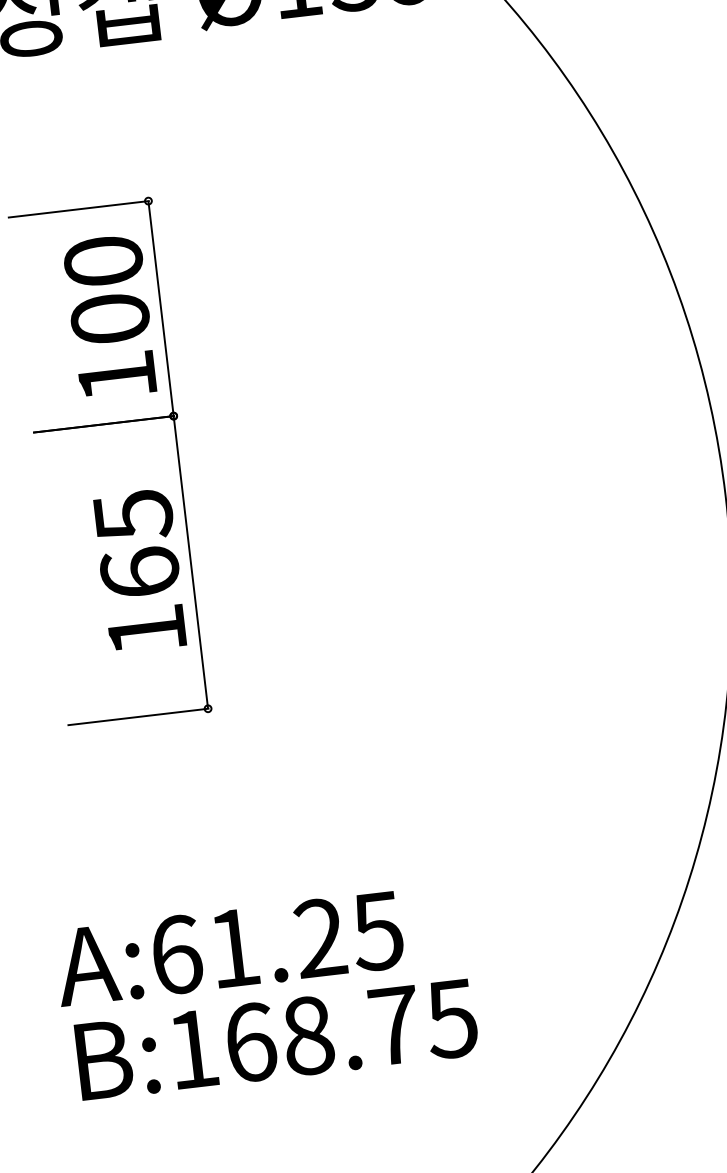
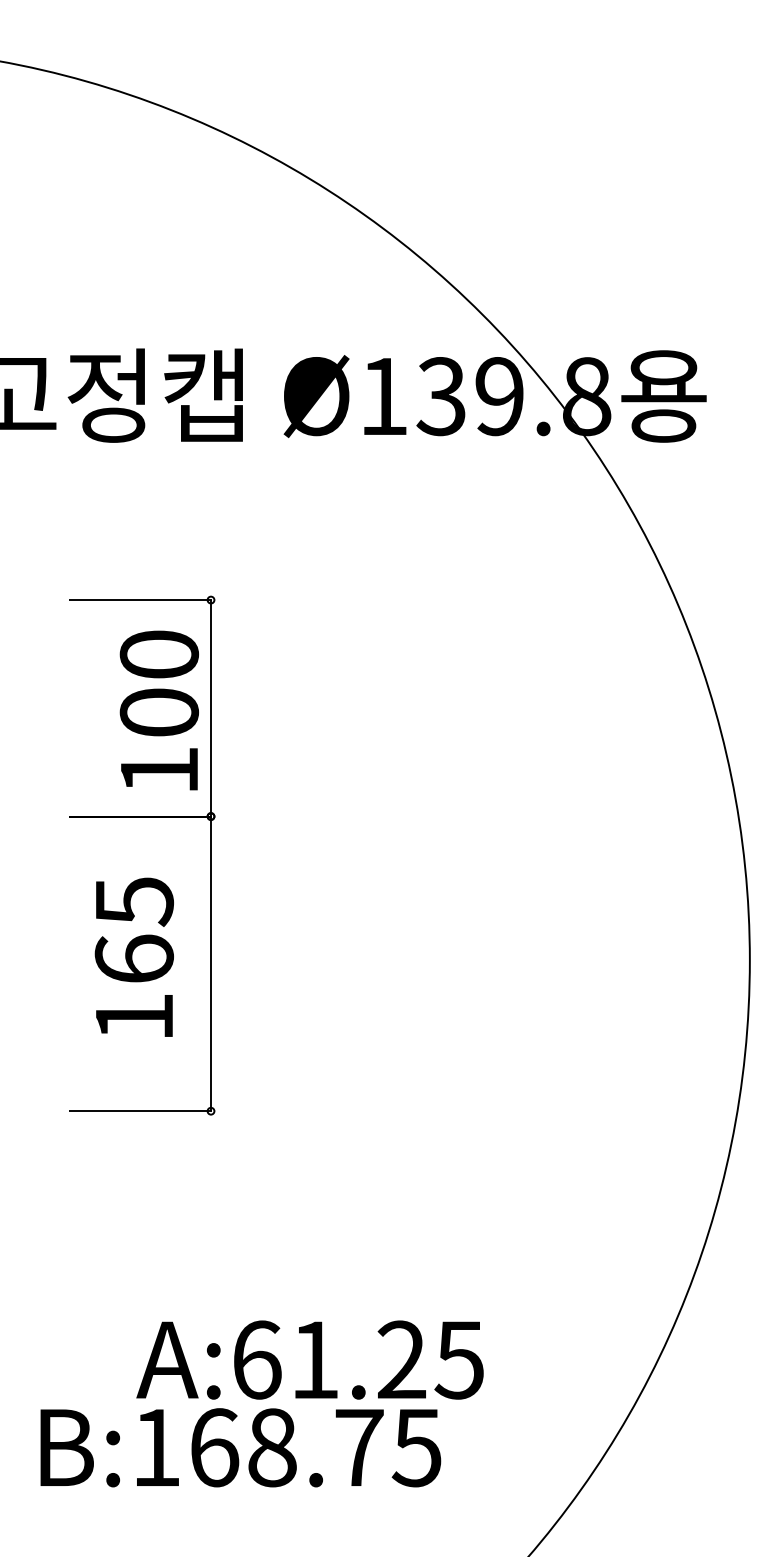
text: (138, 570) -> (133, 956), moved
text: (228, 948) -> (309, 1359), moved

